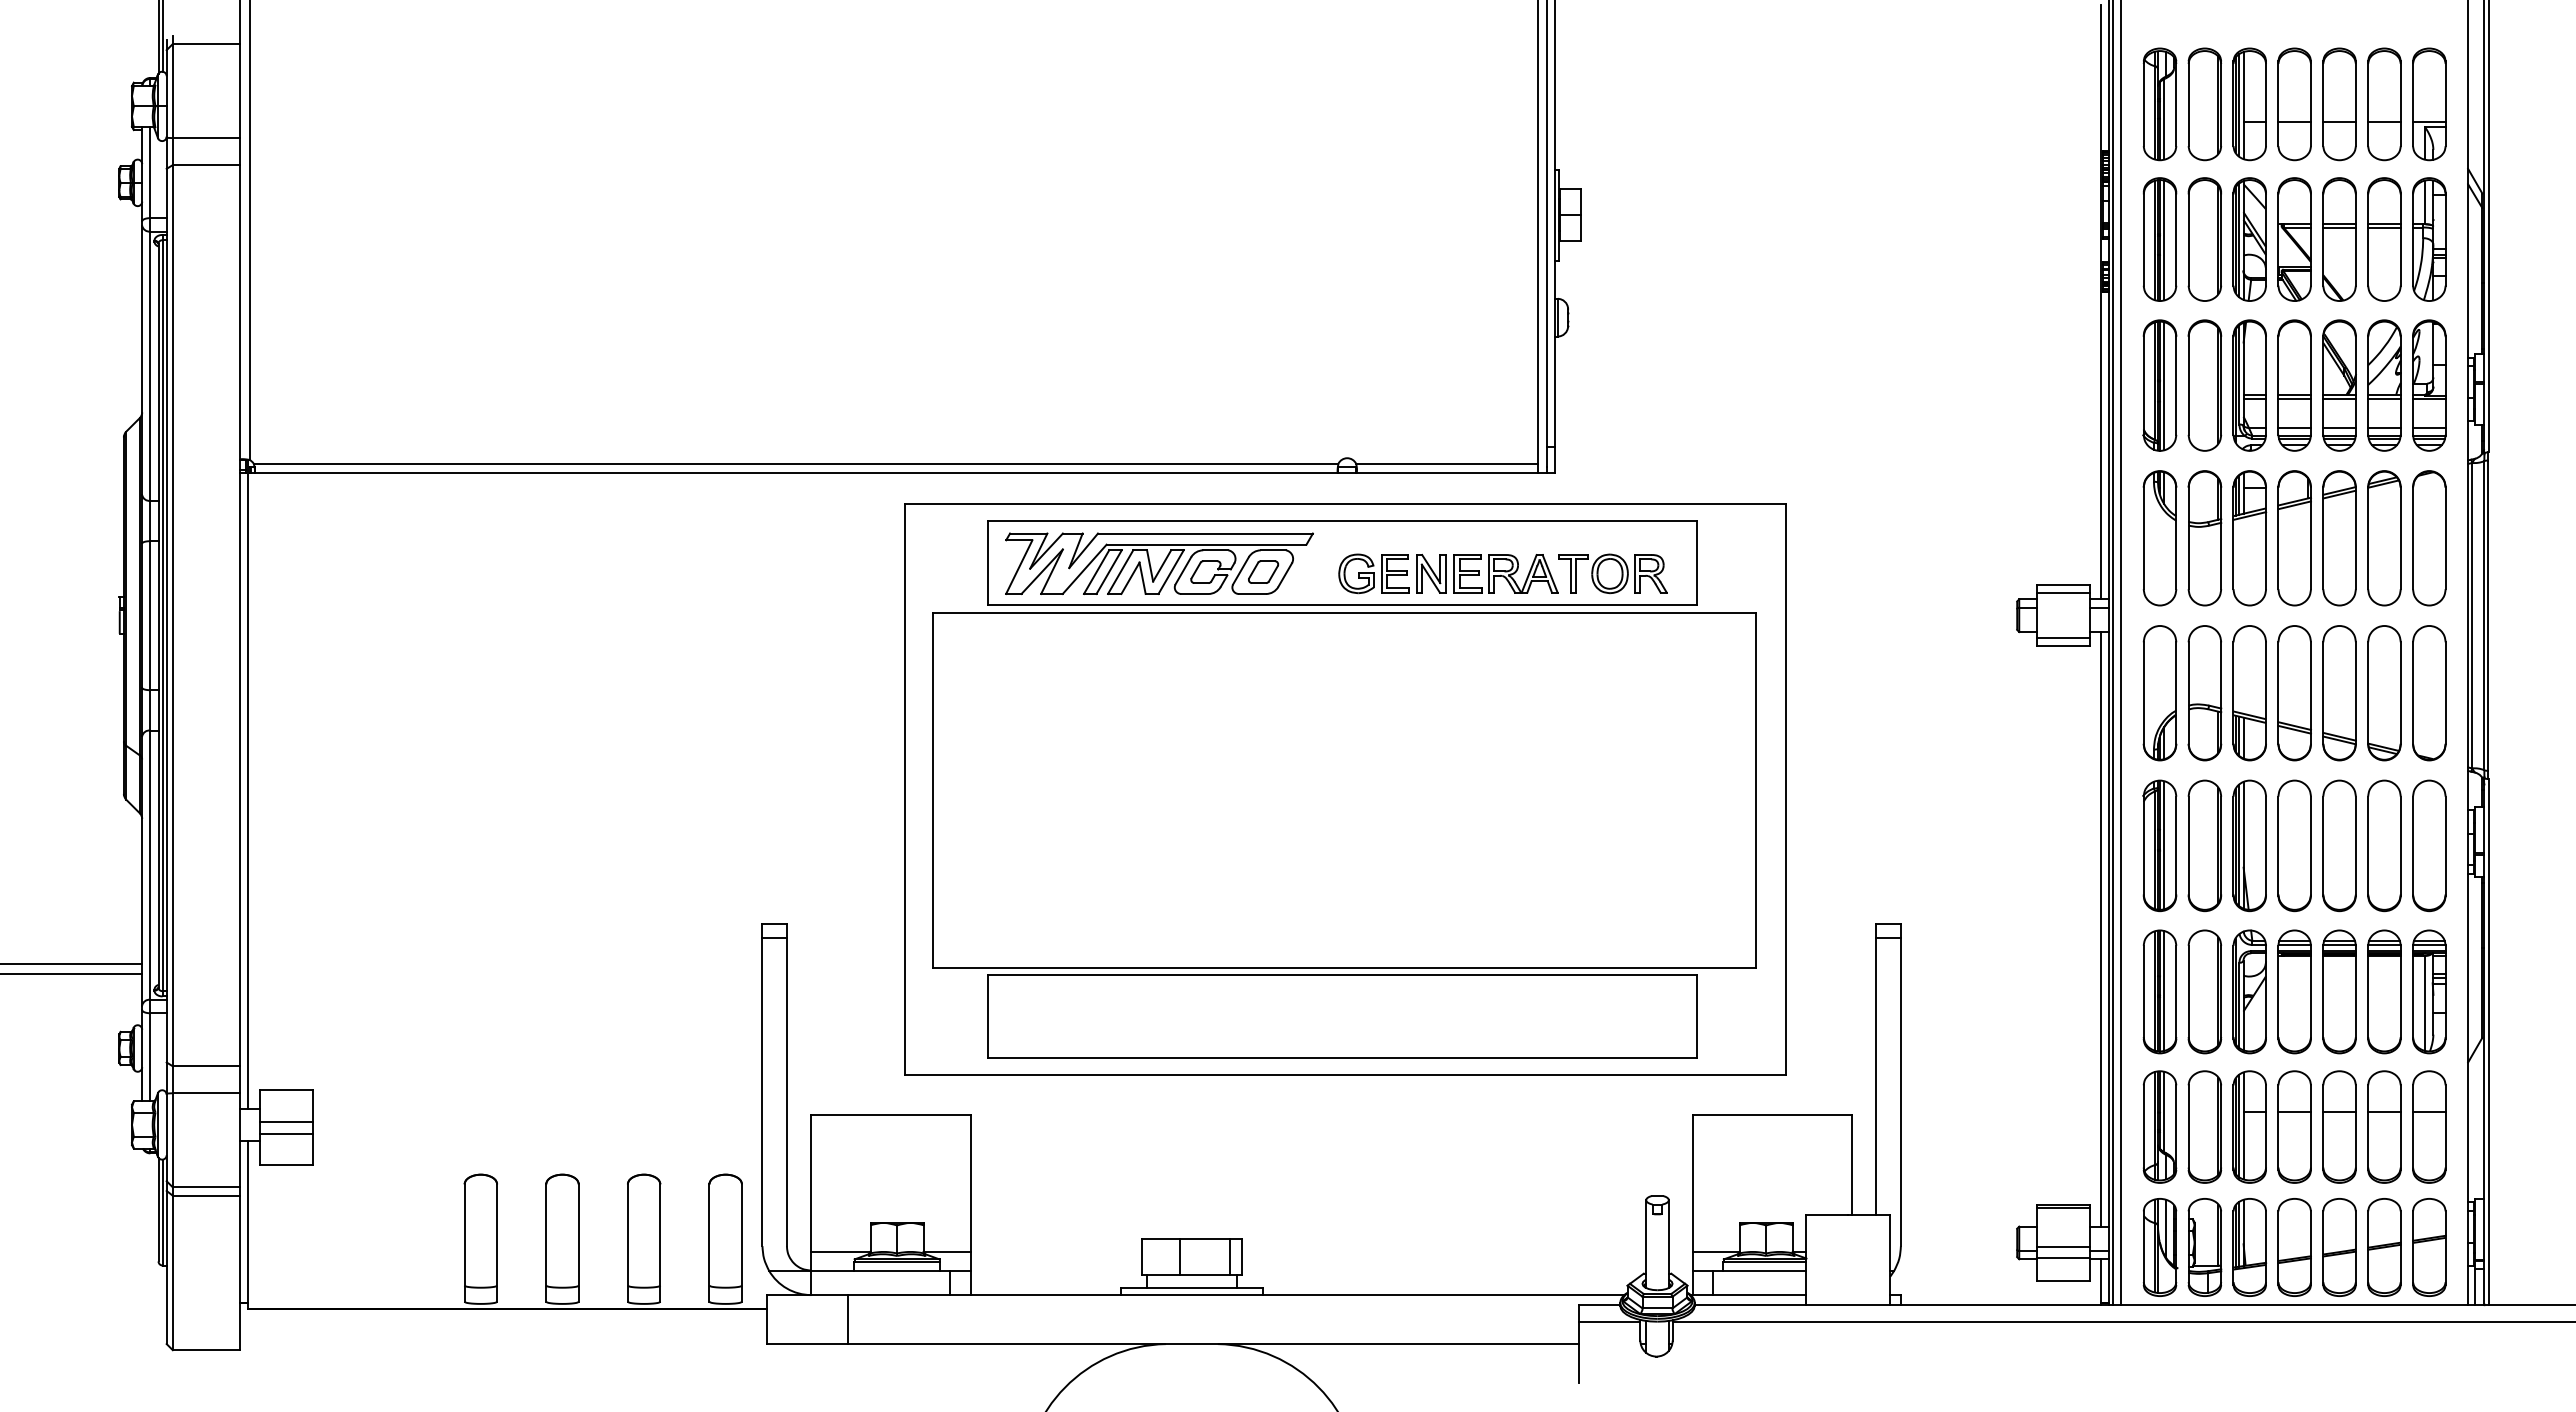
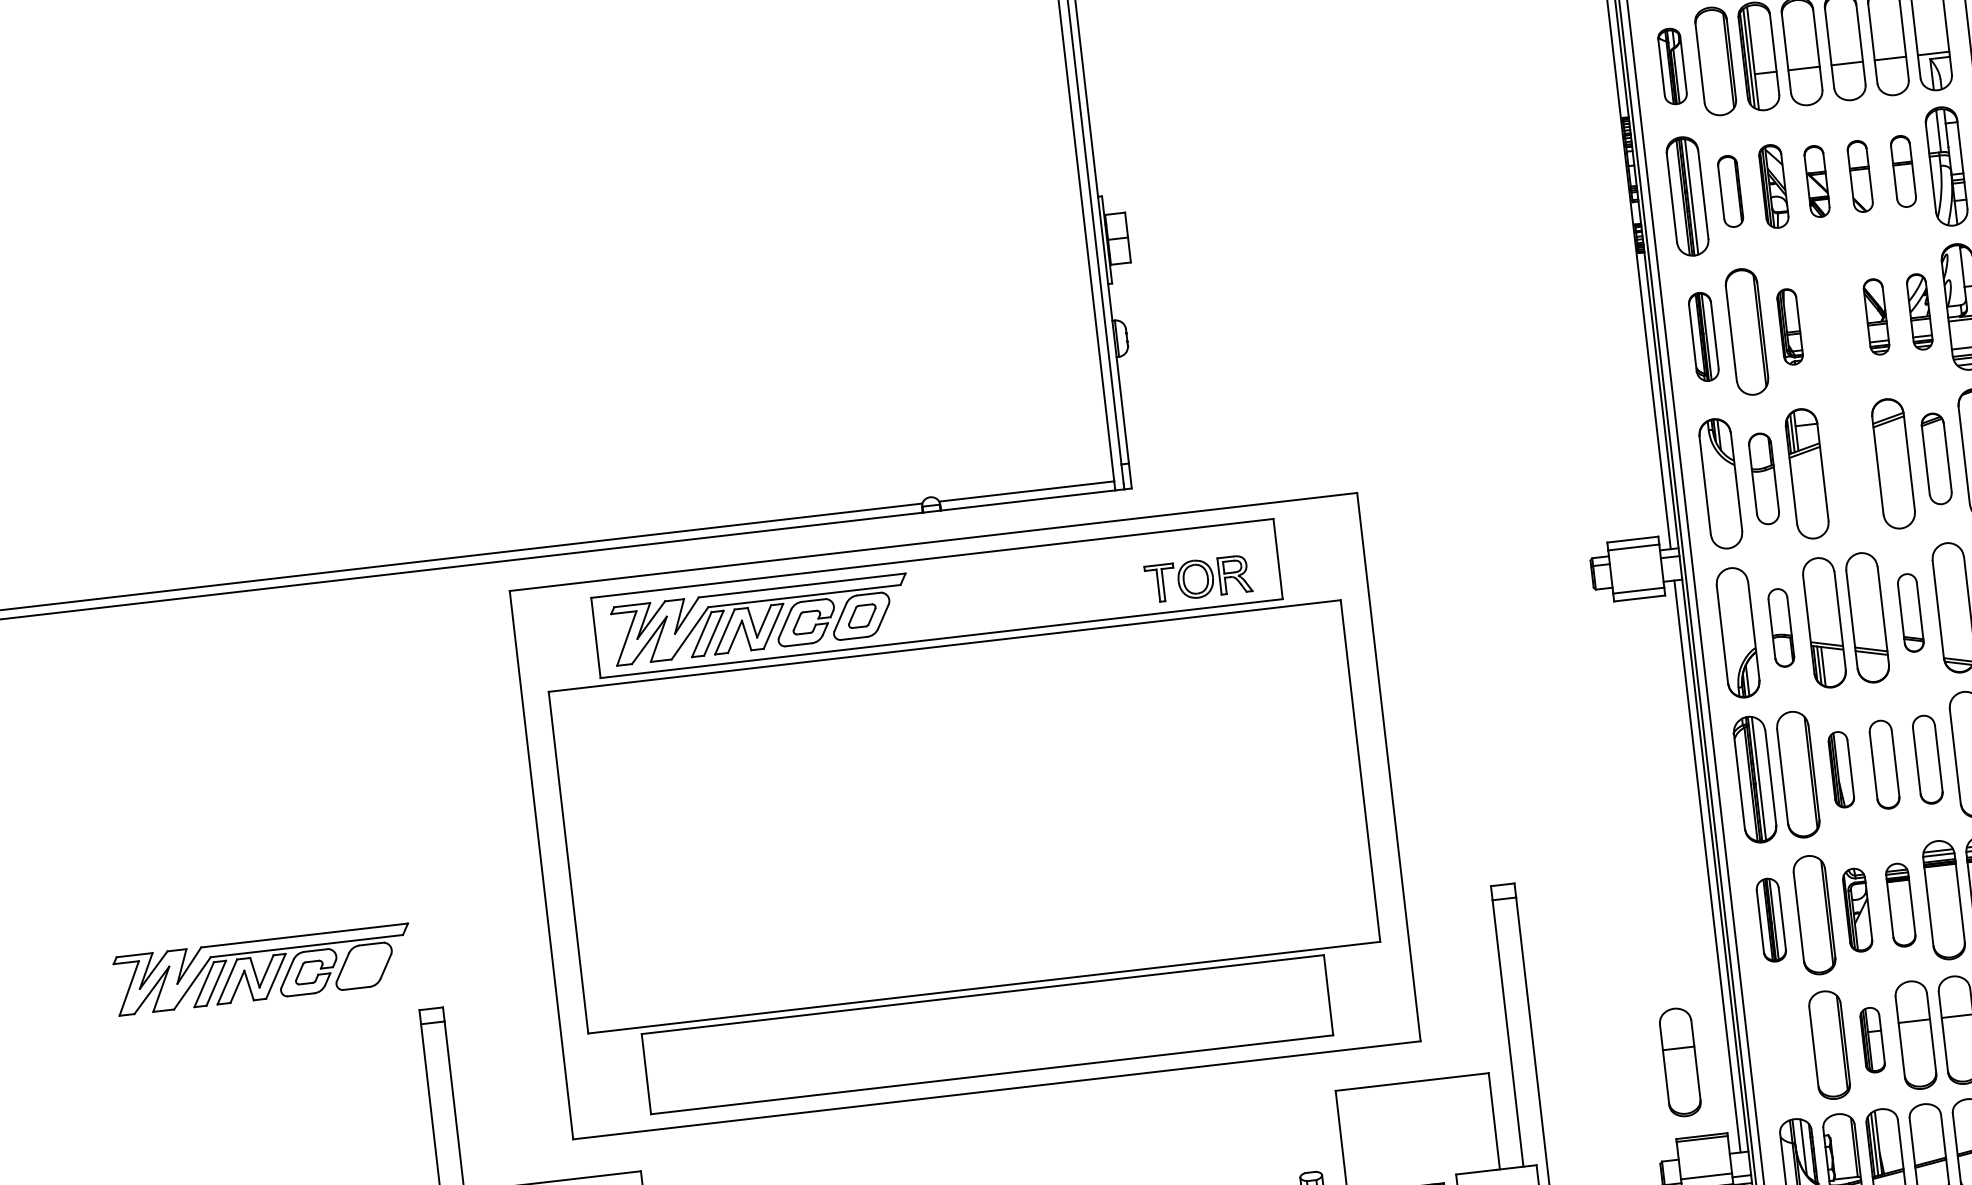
part: (2159, 104) -> (1672, 66), size x0.7
part: (2204, 239) -> (1730, 191), size x0.6
part: (2249, 239) -> (1773, 186), size x0.7
part: (2294, 239) -> (1816, 181), size x0.6
part: (2339, 239) -> (1860, 176), size x0.6
part: (2384, 239) -> (1903, 171), size x0.6
part: (2159, 385) -> (1703, 336), size x0.7
part: (2249, 385) -> (1789, 326), size x0.6
part: (2294, 385) -> (1833, 321), removed
part: (2339, 385) -> (1876, 316), size x0.6
part: (2384, 385) -> (1919, 311), size x0.6
part: (2204, 538) -> (1763, 479), size x0.7
part: (2294, 538) -> (1850, 469), removed
part: (2384, 538) -> (1936, 459), size x0.7
part: (1448, 573) -> (1040, 596), removed
part: (2204, 693) -> (1780, 628), size x0.6
part: (2339, 693) -> (1910, 613), size x0.6
part: (2249, 845) -> (1841, 769), size x0.6
part: (2294, 845) -> (1884, 764), size x0.7
part: (2339, 845) -> (1927, 759), size x0.7
part: (607, 863) -> (263, 969), added
part: (2159, 991) -> (1770, 919), size x0.7
part: (2249, 991) -> (1857, 909), size x0.7
part: (2294, 991) -> (1900, 904), size x0.7
part: (2049, 1126) -> (1680, 1061), added
part: (2159, 1126) -> (1785, 1049), removed
part: (2249, 1126) -> (1872, 1039), size x0.6

